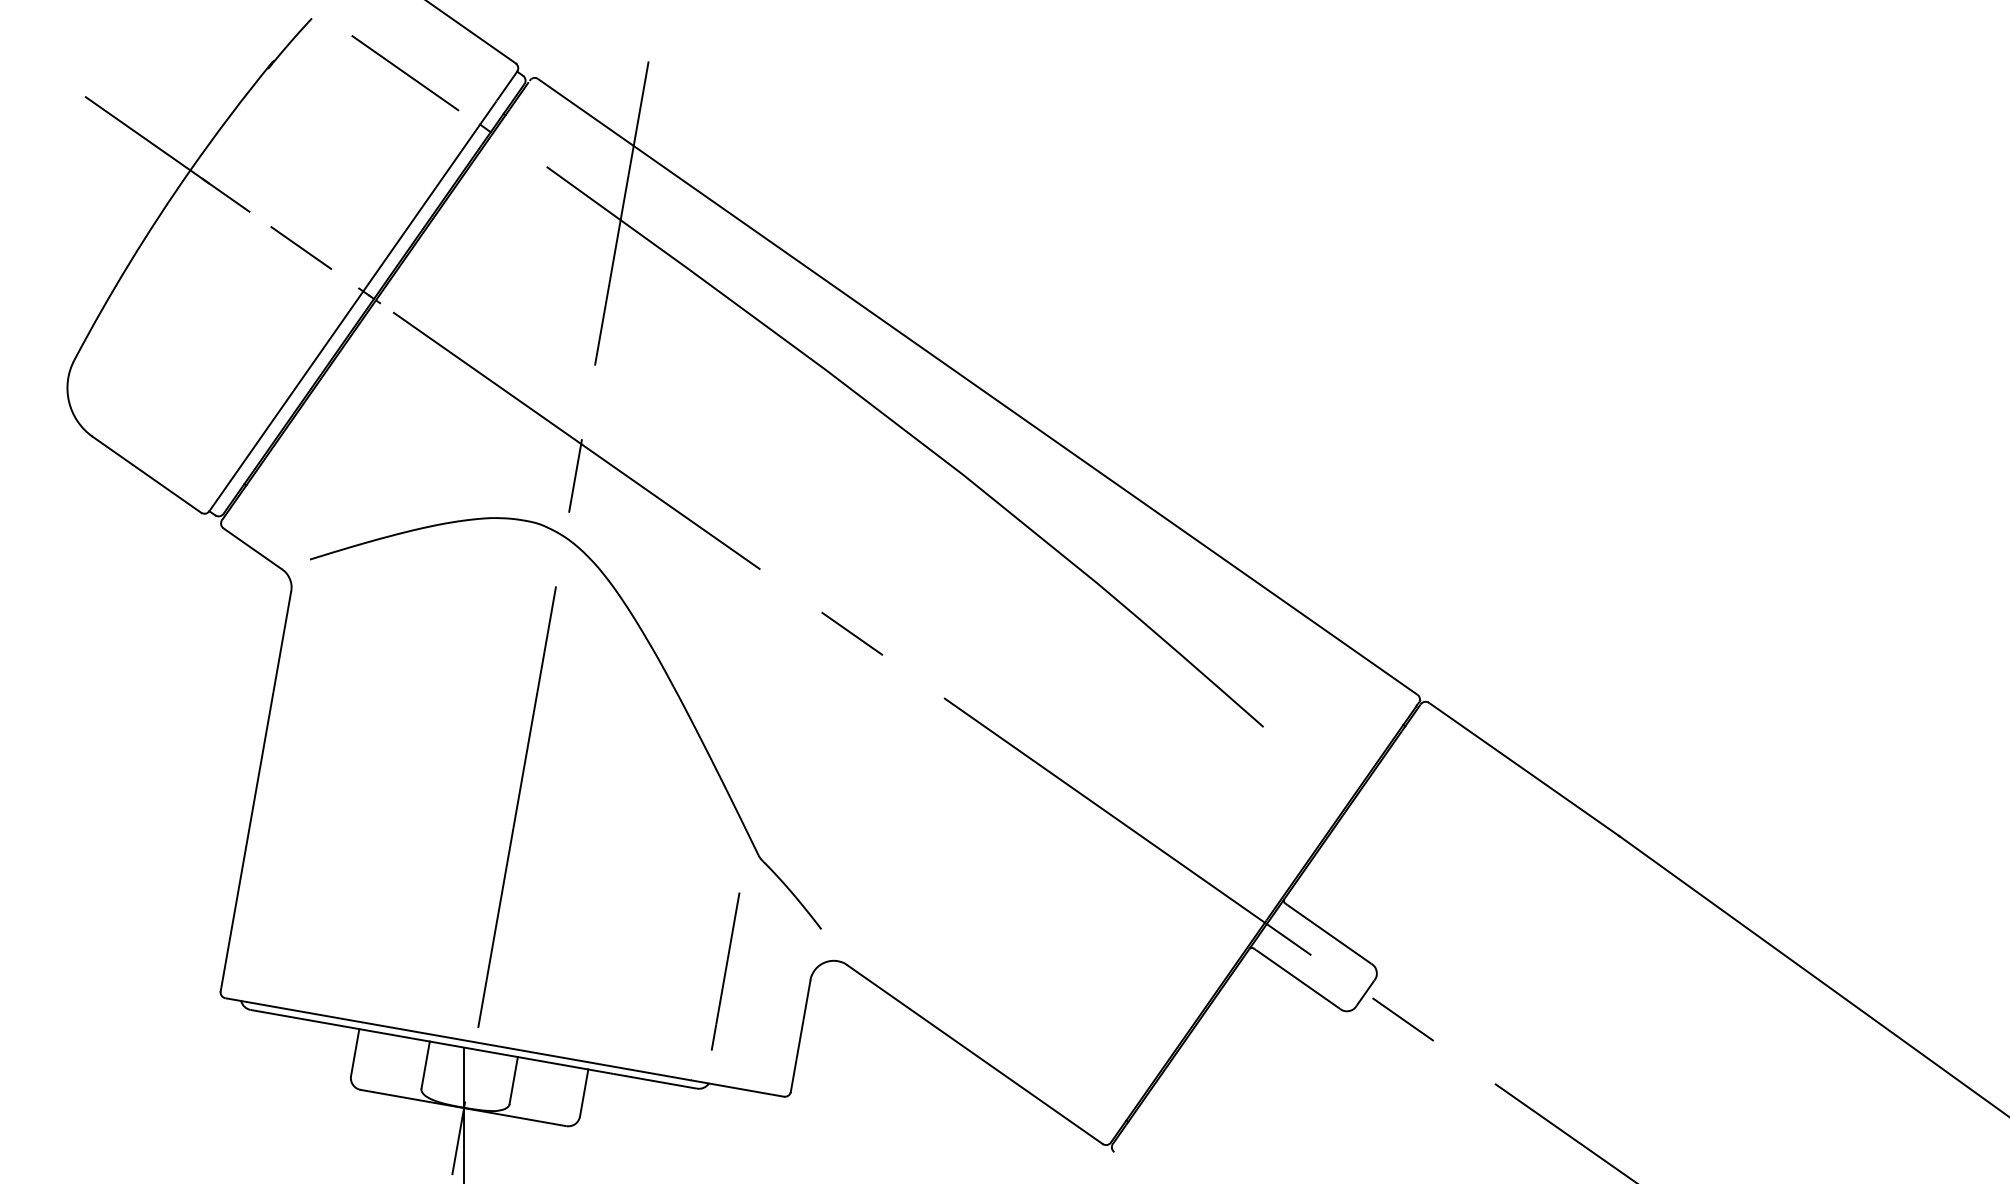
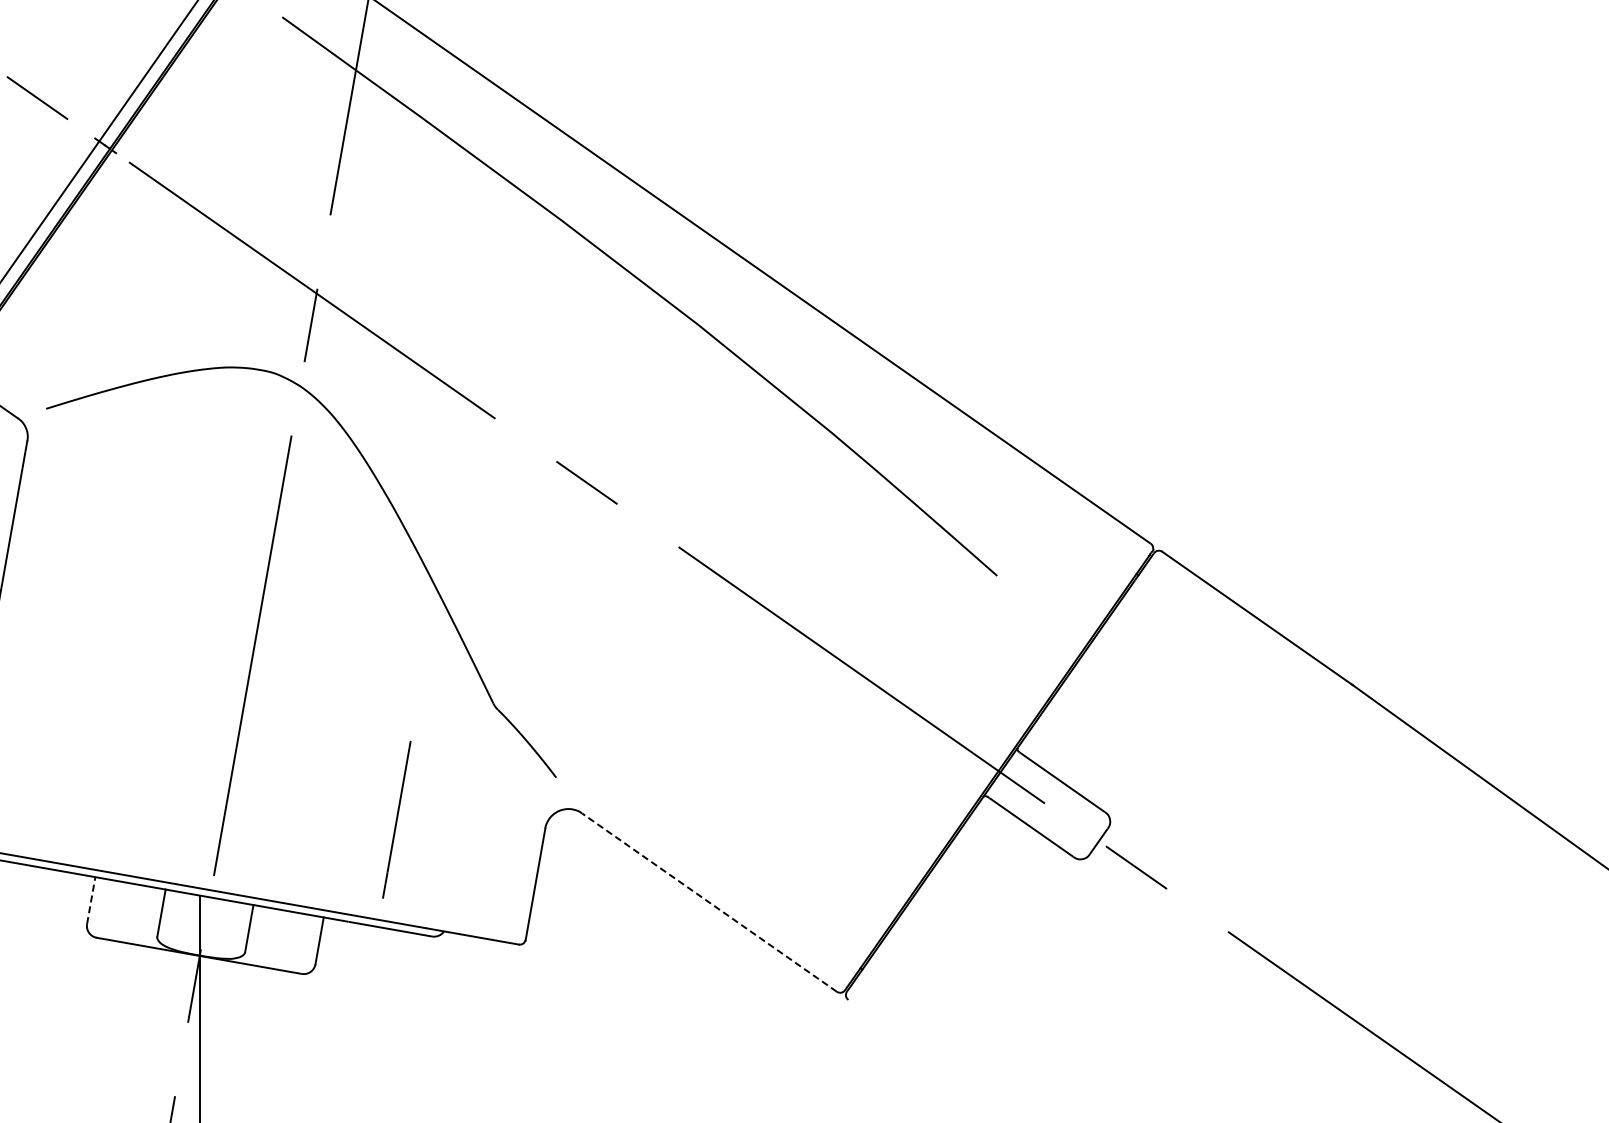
line: (725, 971) -> (396, 819), moved
line: (355, 1052) -> (91, 900), solid -> dashed
line: (975, 1054) -> (709, 902), solid -> dashed

